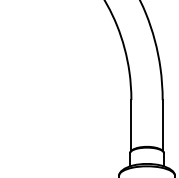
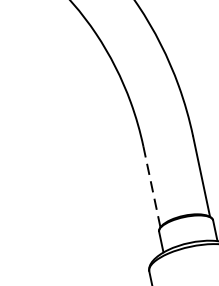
line: (131, 124) -> (151, 185), solid -> dashed

